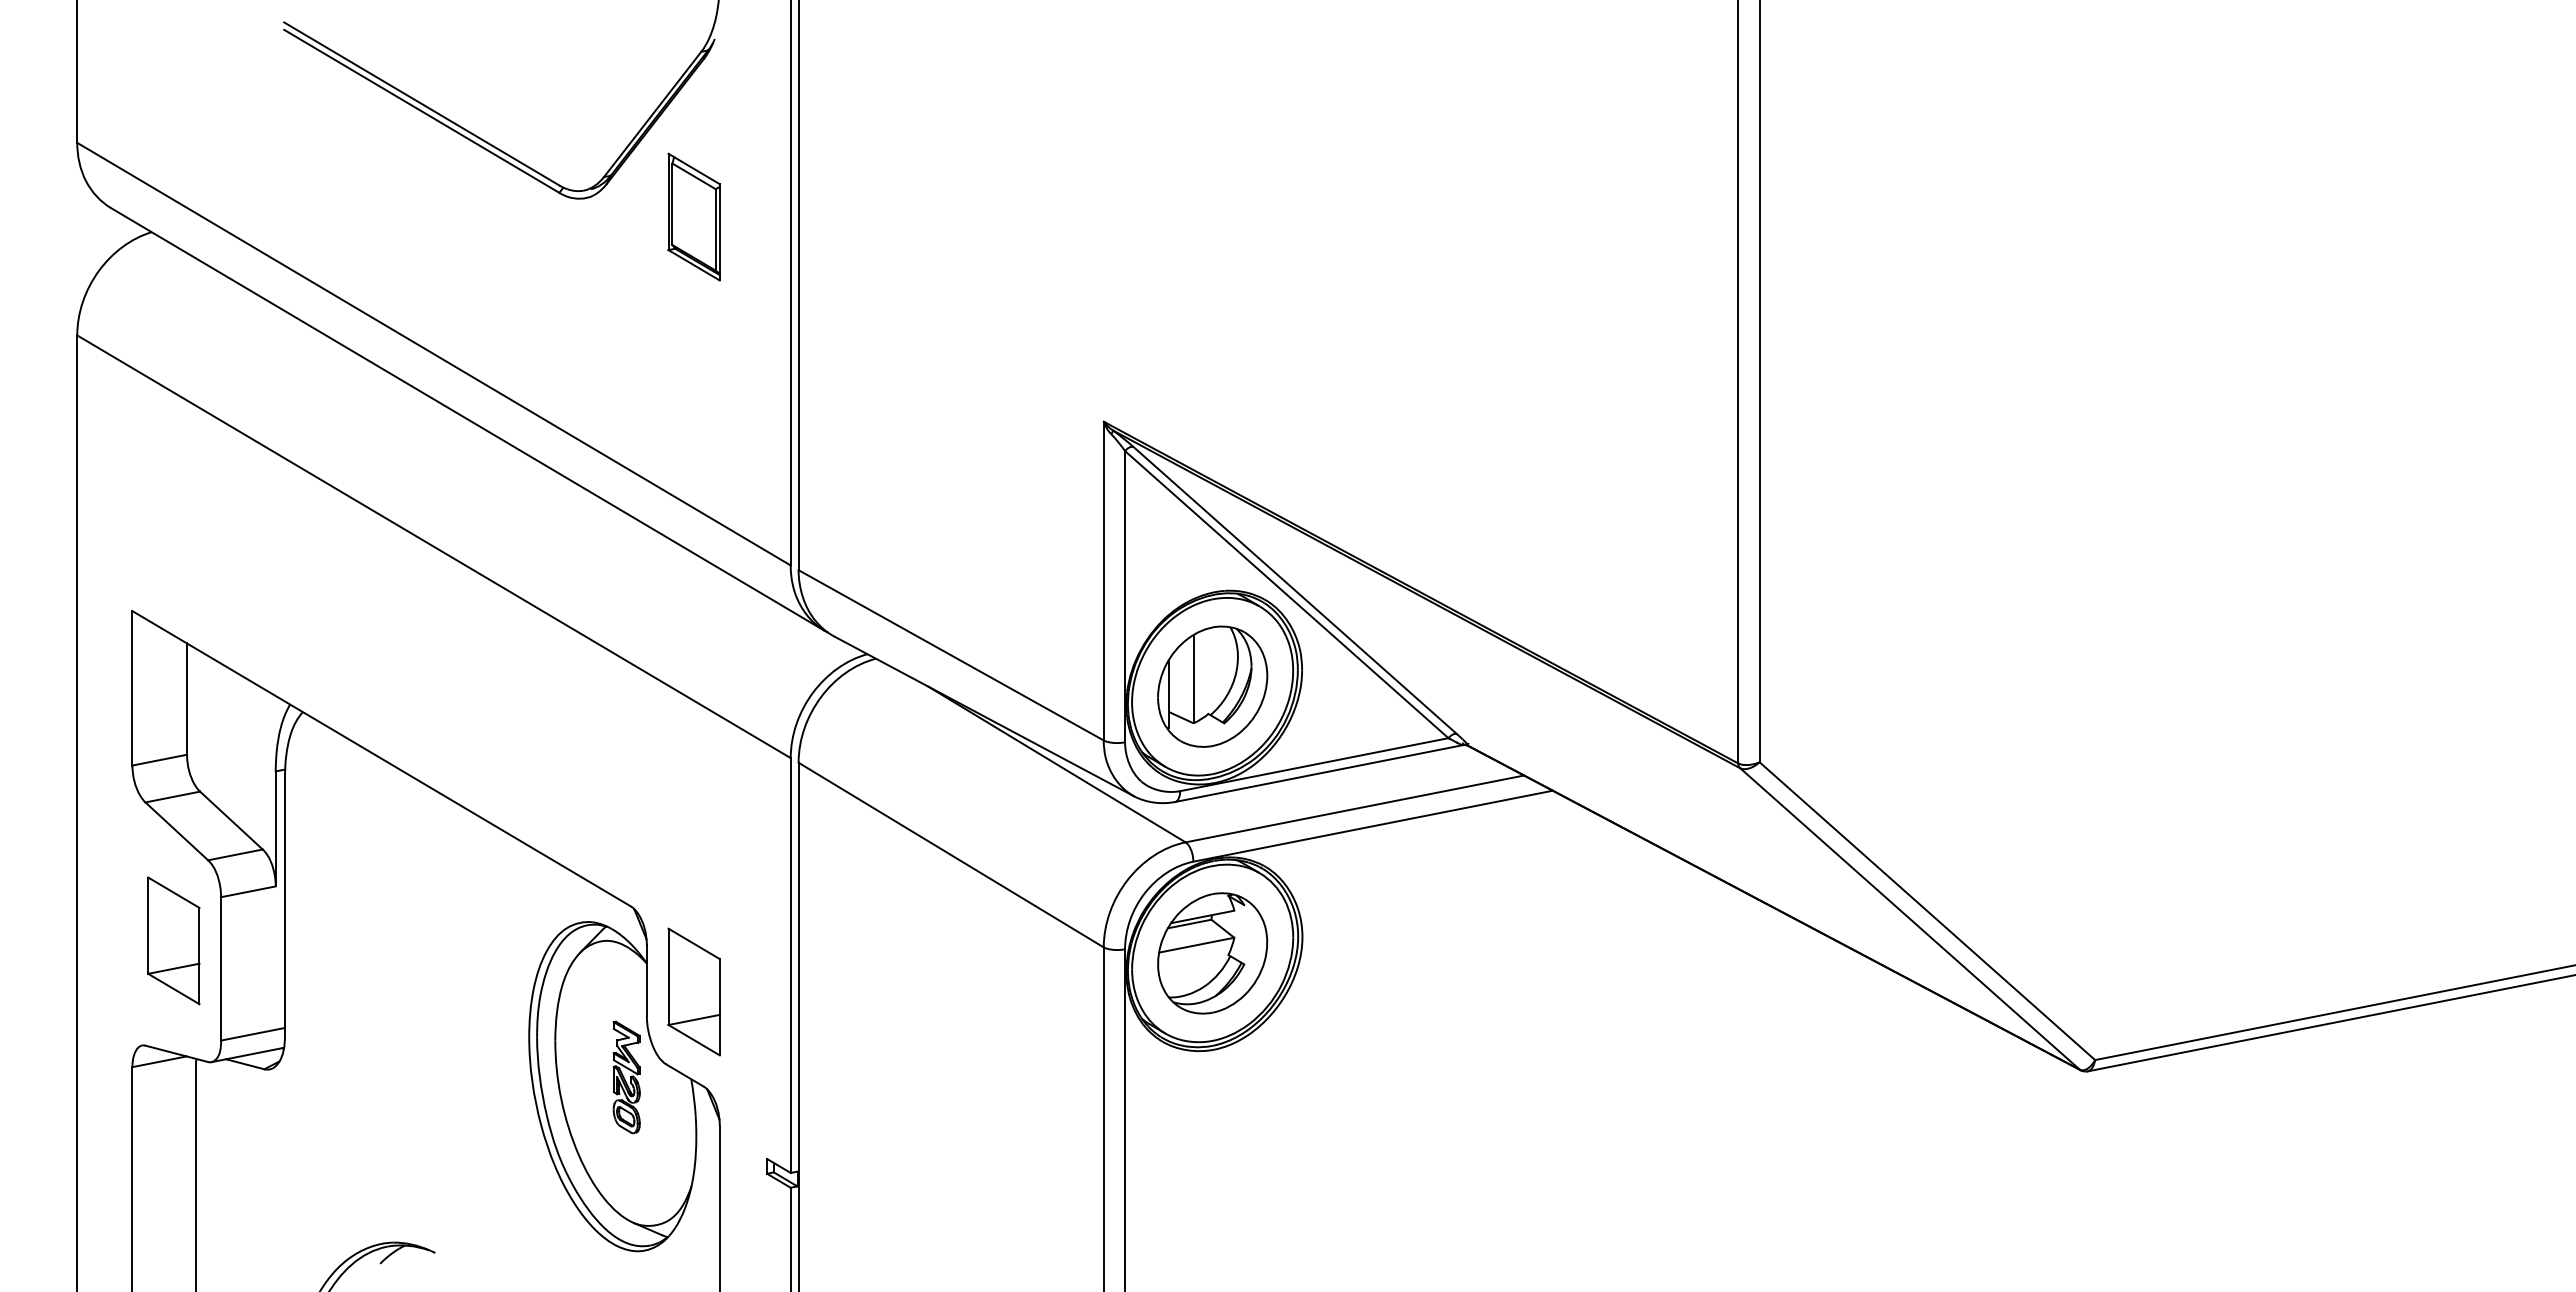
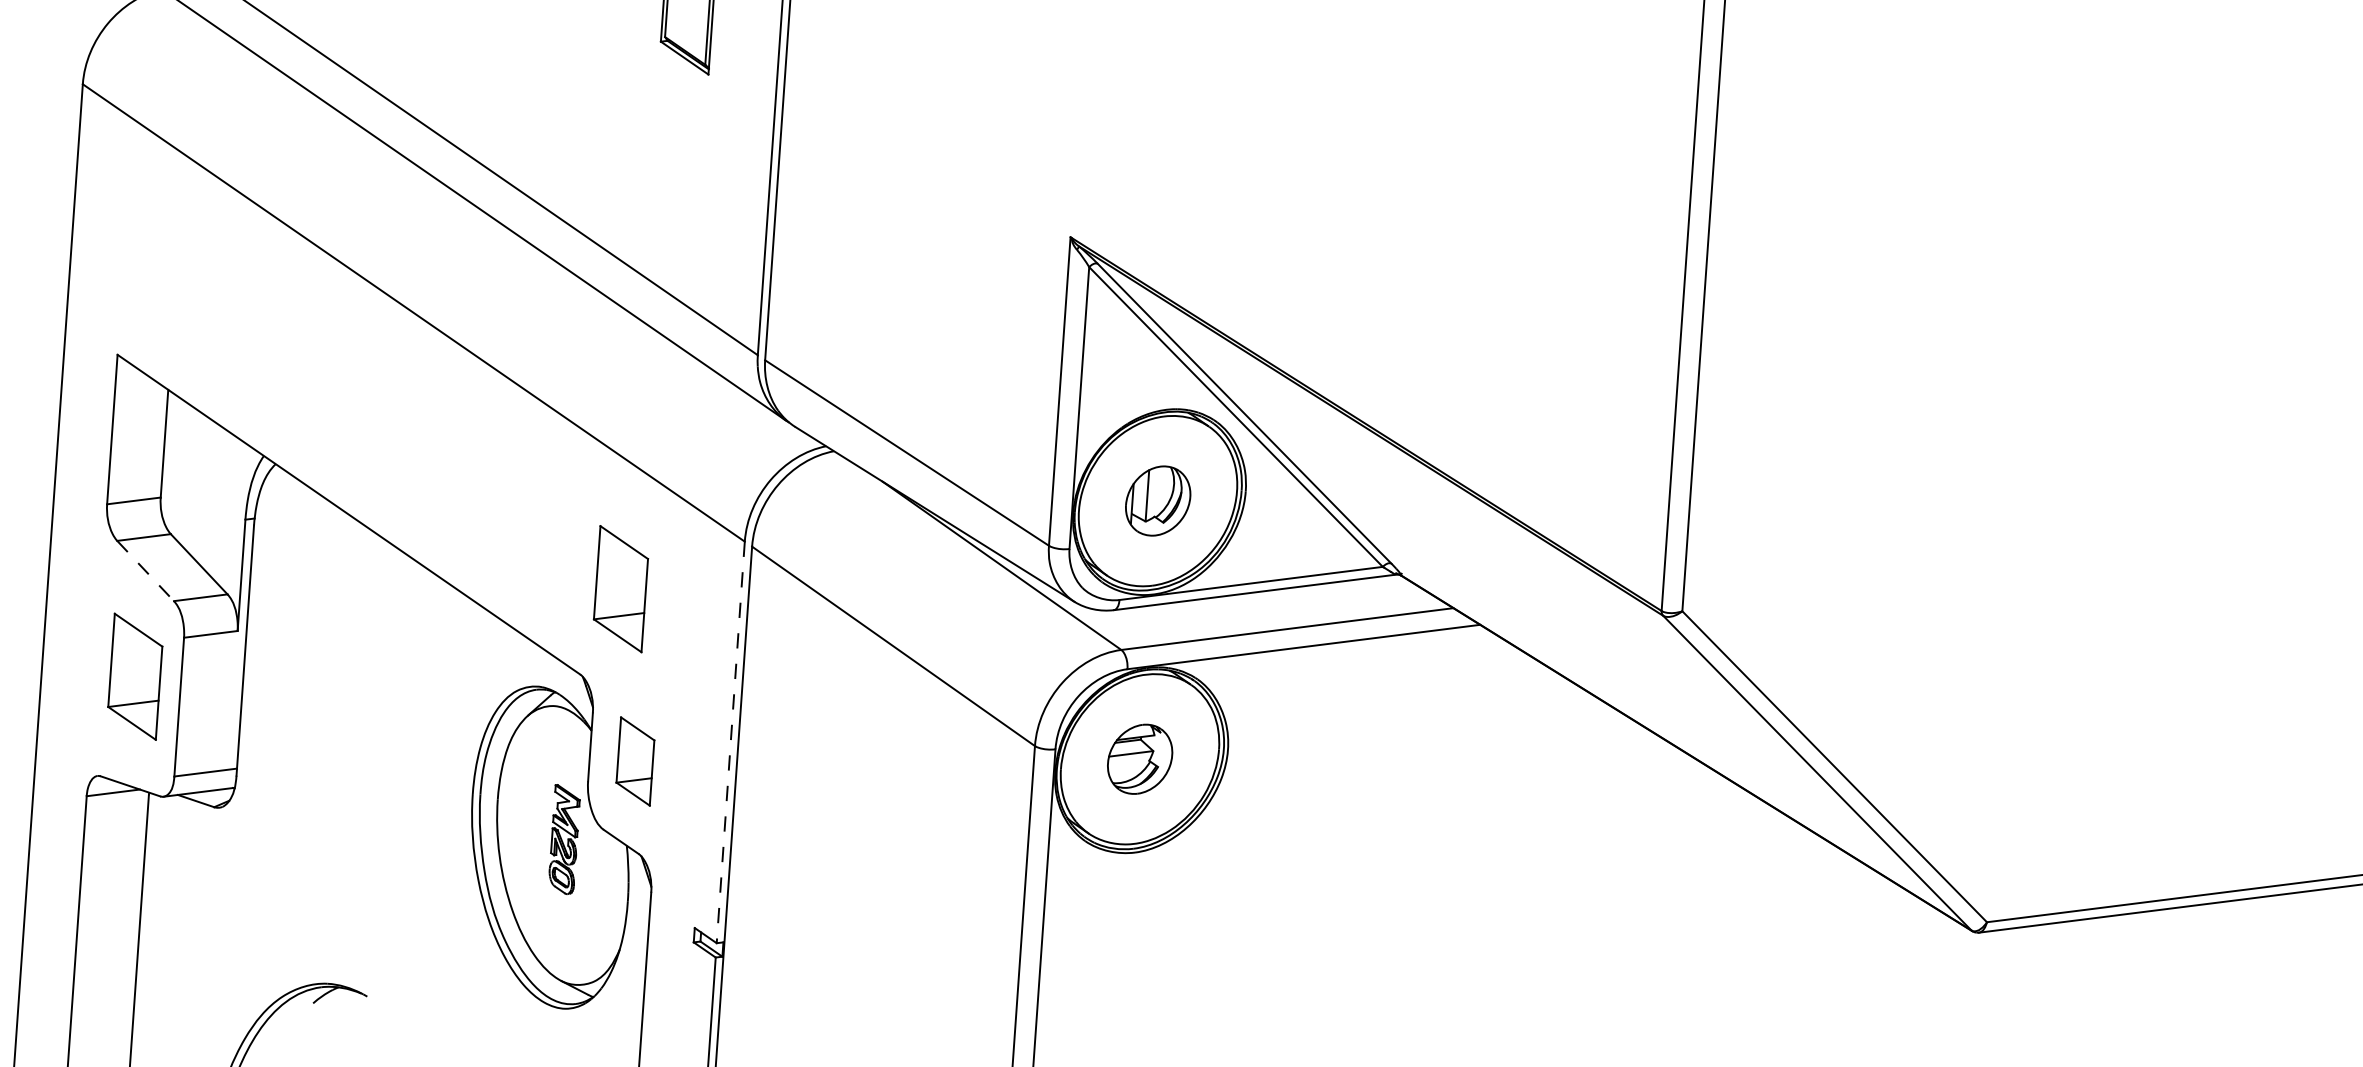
part: (1212, 686) -> (1157, 500), size x0.6
part: (666, 815) -> (620, 588), added
line: (176, 831) -> (145, 571), solid -> dashed
part: (1212, 953) -> (1139, 759), size x0.6
line: (790, 966) -> (730, 743), solid -> dashed
part: (693, 991) -> (634, 760), size x0.7

